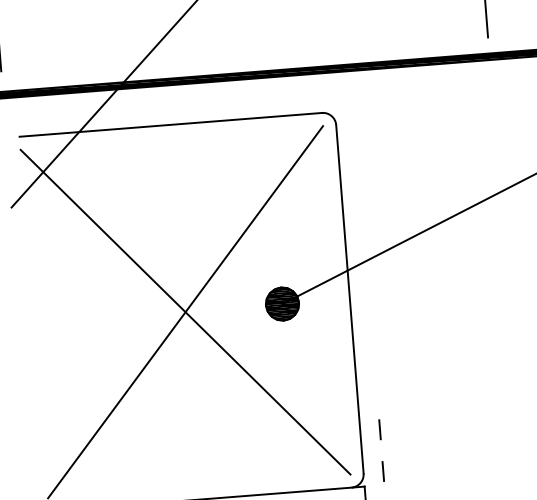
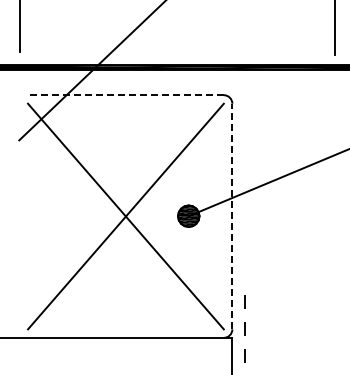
line: (170, 125) -> (125, 95), solid -> dashed
line: (350, 299) -> (232, 216), solid -> dashed

